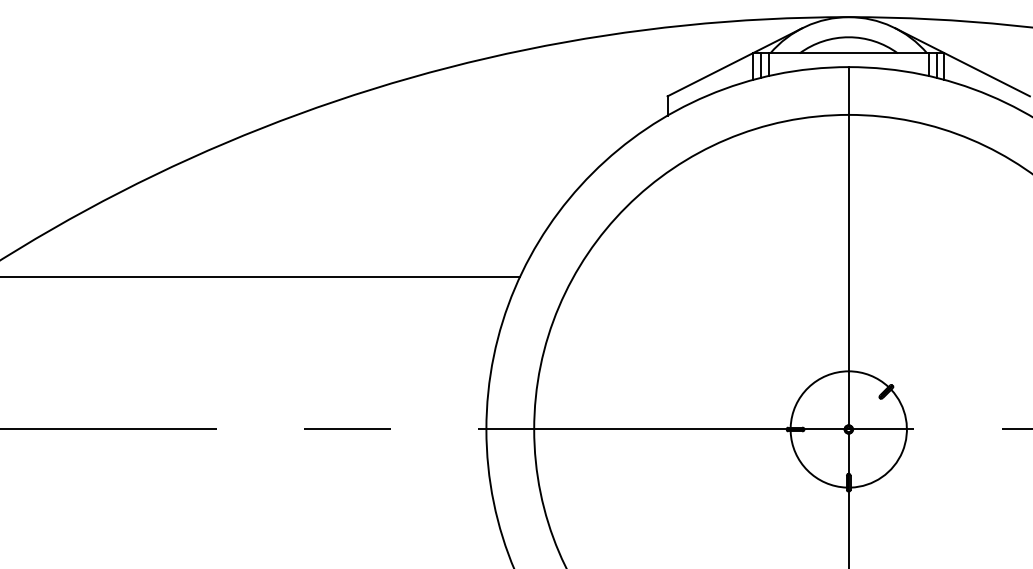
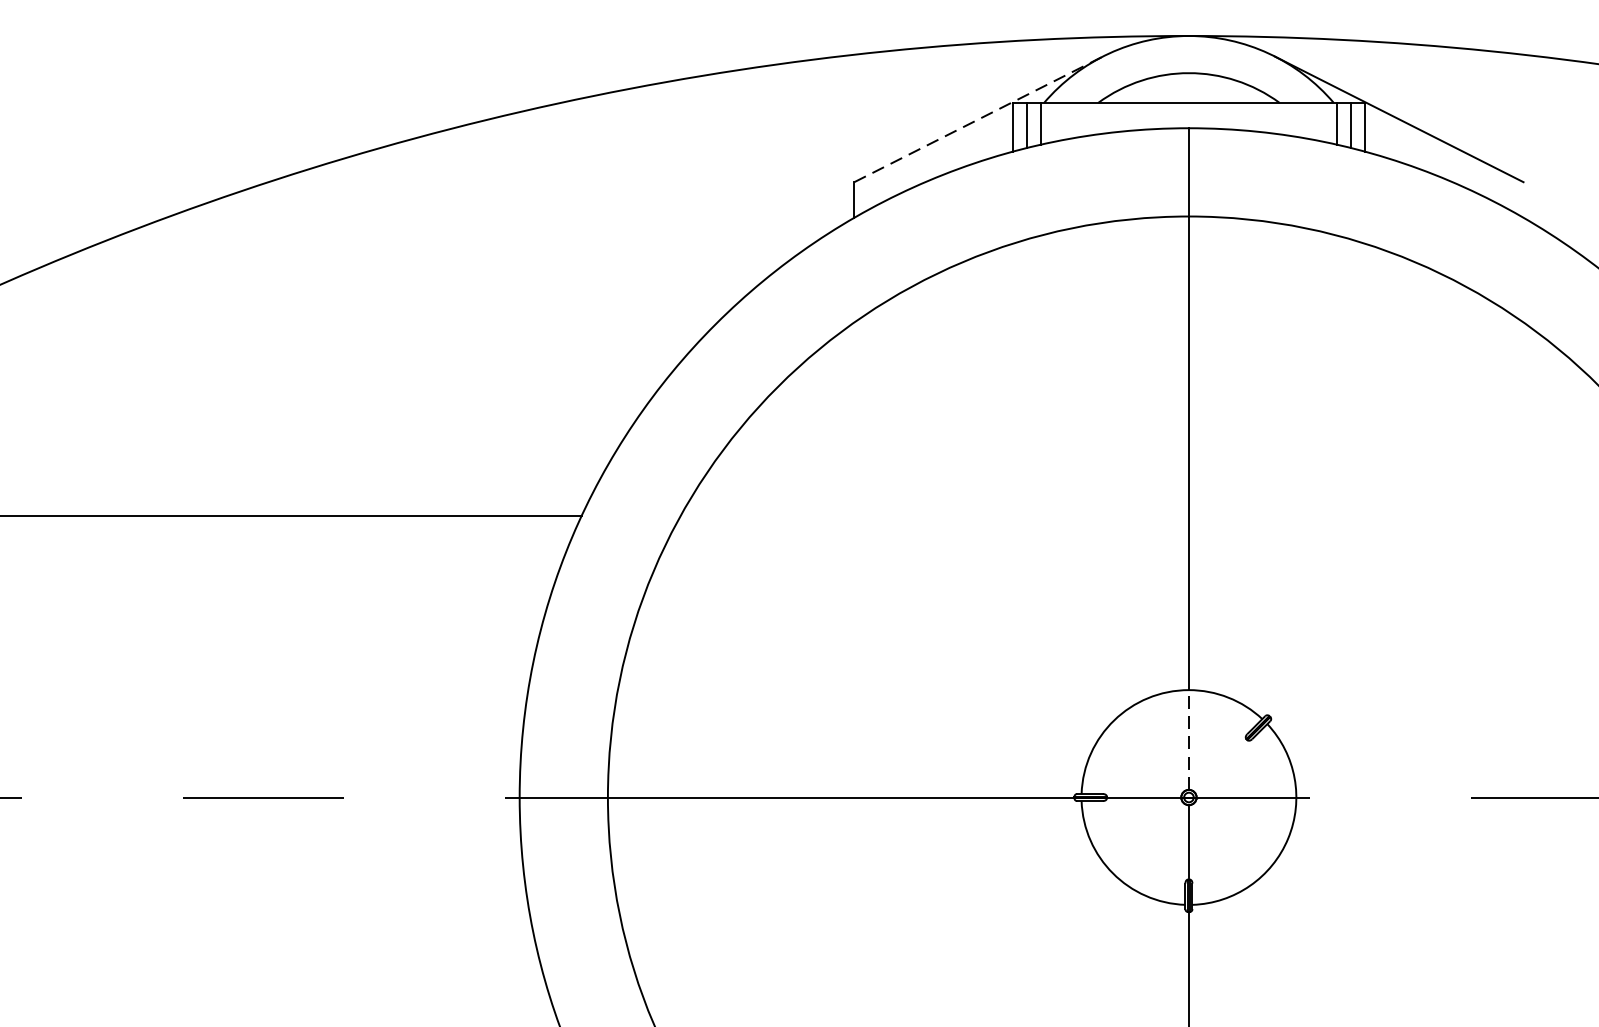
line: (735, 62) -> (979, 119), solid -> dashed
line: (848, 397) -> (1188, 738), solid -> dashed

